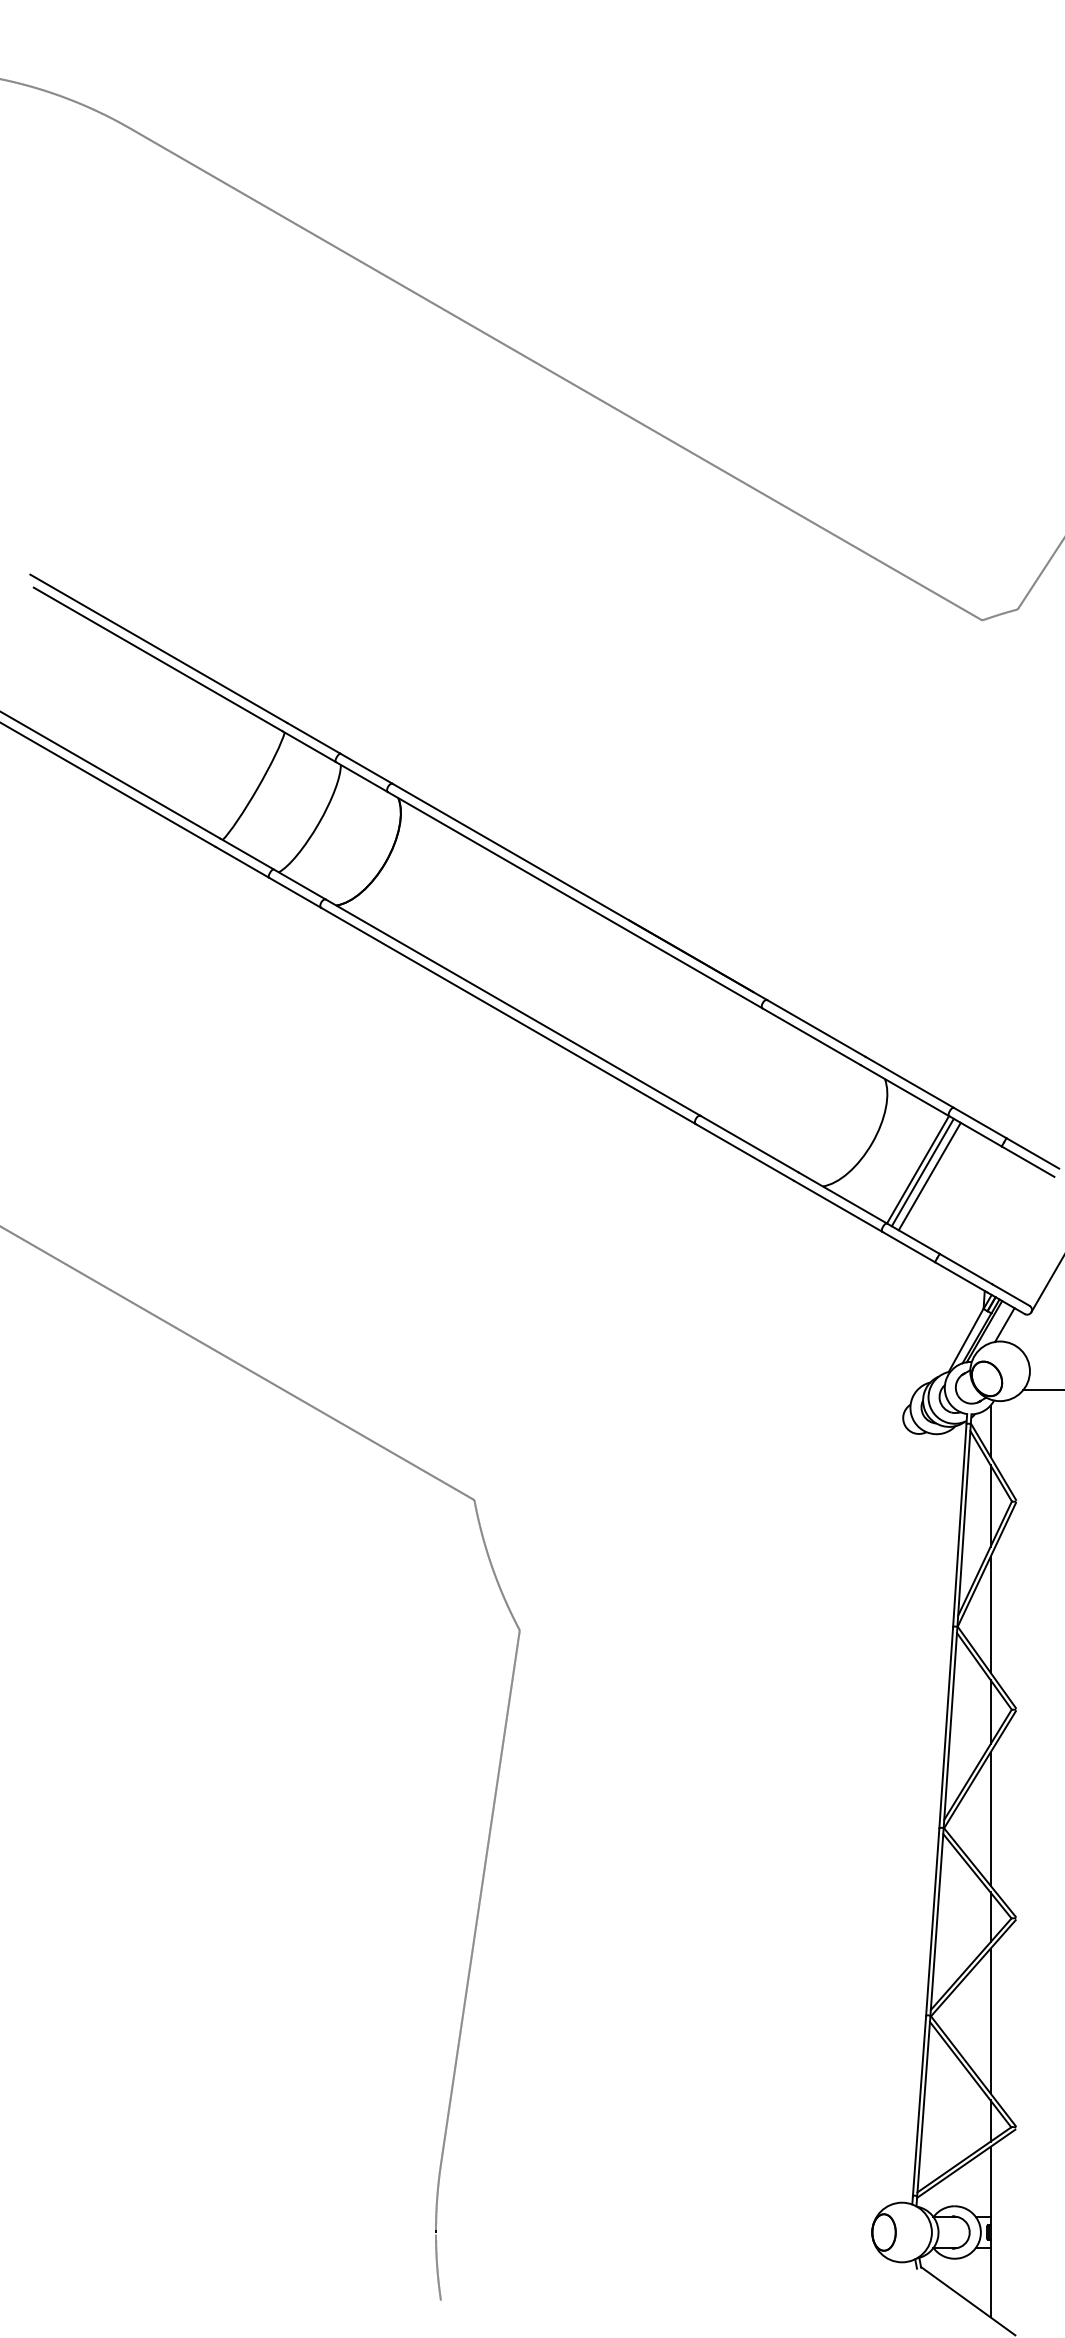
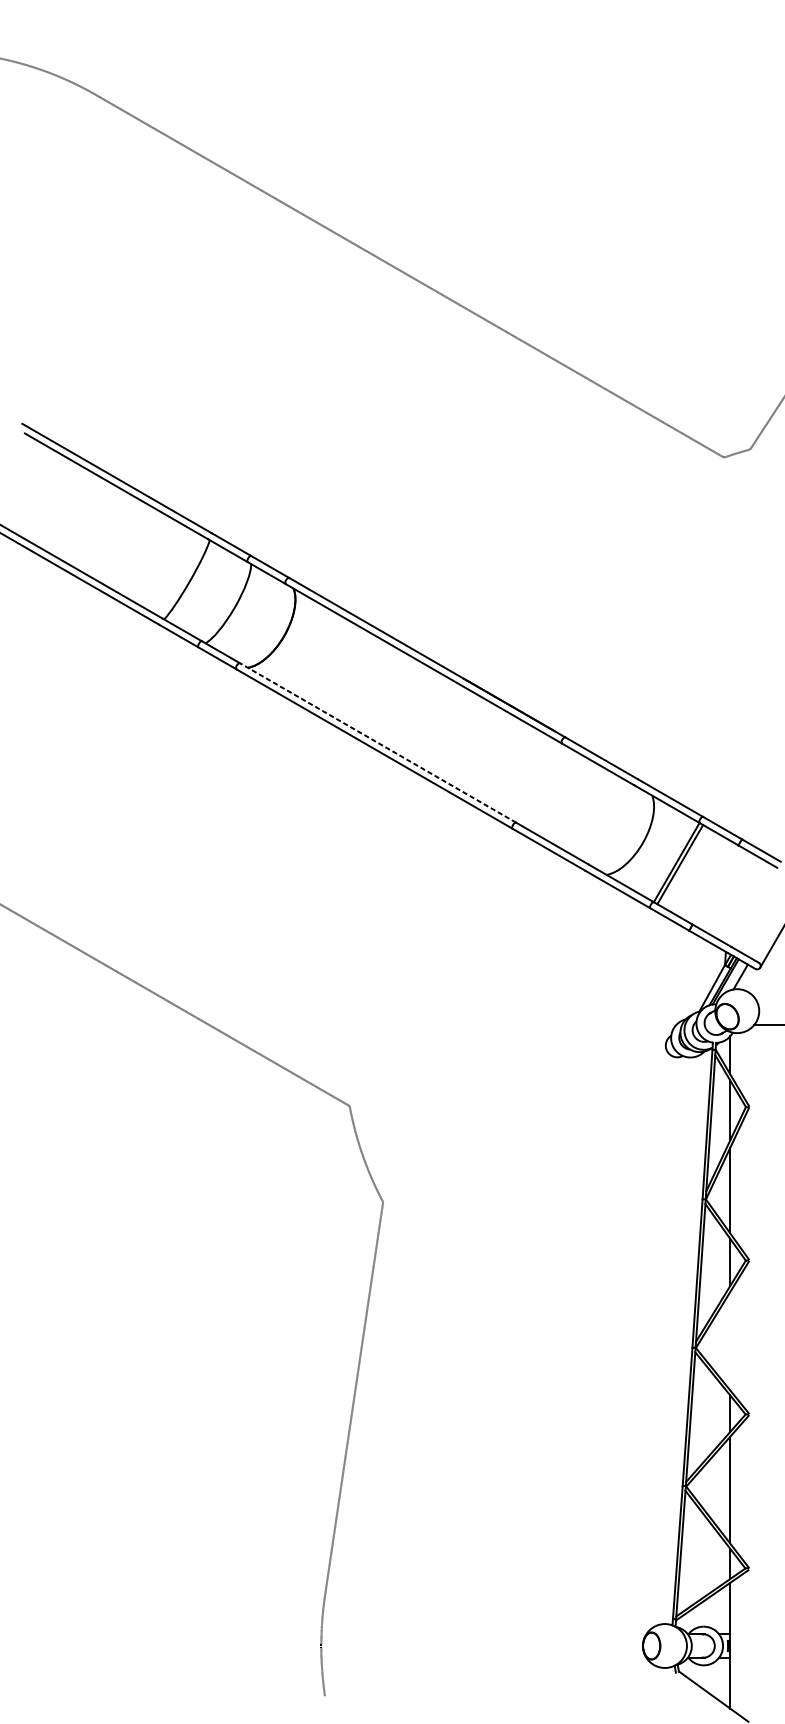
line: (512, 1007) -> (377, 742), solid -> dashed
line: (929, 1176) -> (685, 867), removed
line: (990, 1818) -> (730, 1340), removed

